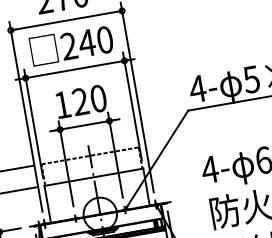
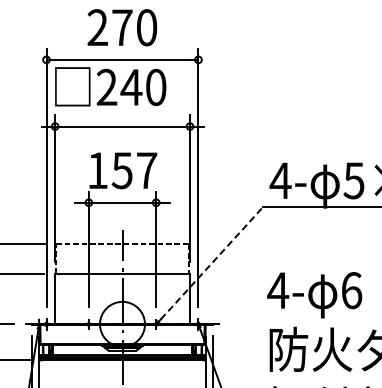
text: (71, 45) -> (110, 86), moved
text: (89, 100) -> (134, 170), 120 -> 157
line: (157, 158) -> (211, 263), solid -> dashed

